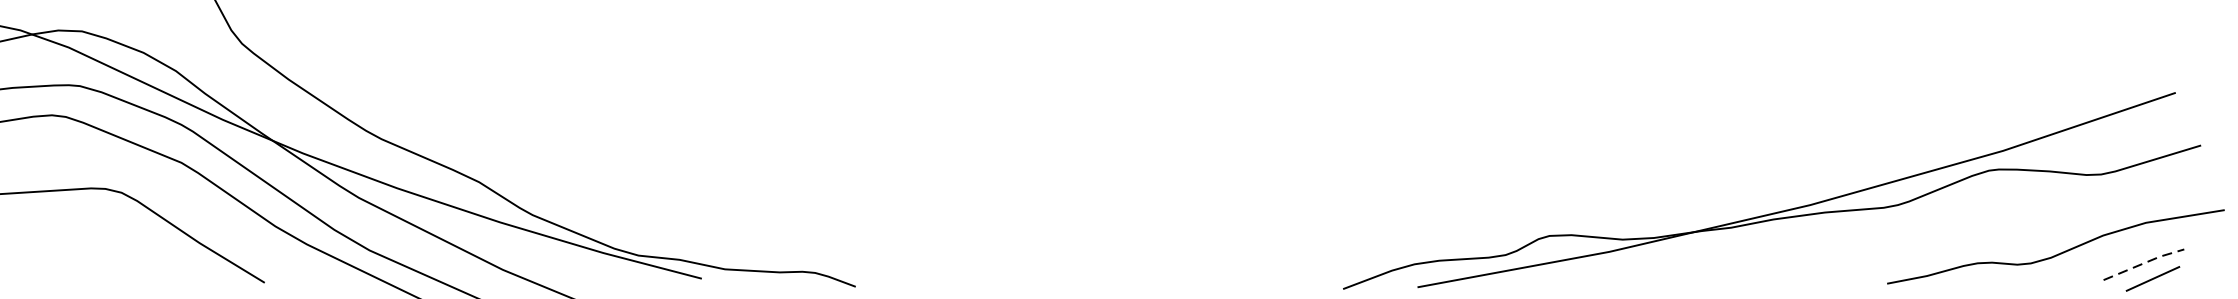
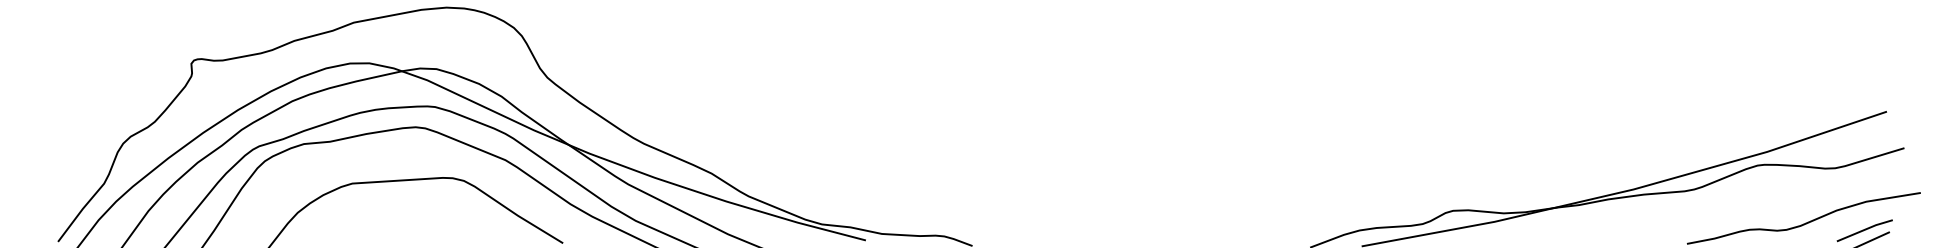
line: (2144, 262) -> (1865, 229), dashed -> solid

